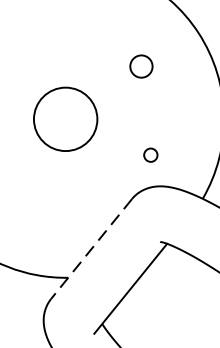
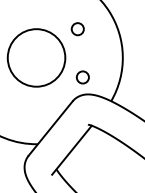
circle: (65, 118) -> (36, 57), size x1.67
circle: (150, 155) -> (82, 77), size x1.67
line: (91, 248) -> (50, 128), dashed -> solid

